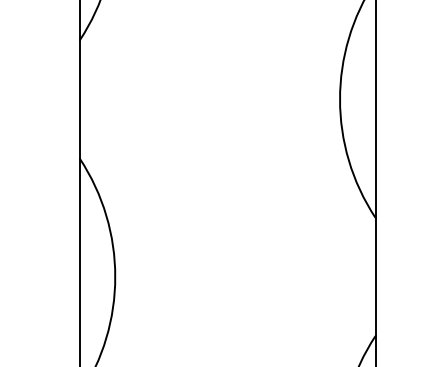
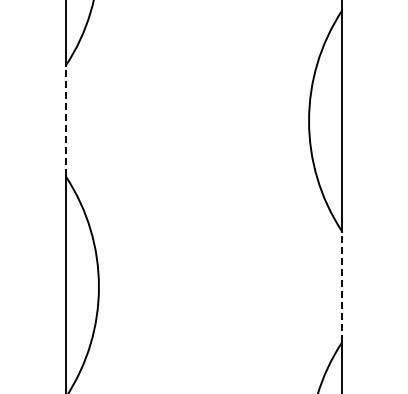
line: (79, 98) -> (65, 120), solid -> dashed
line: (375, 276) -> (342, 286), solid -> dashed

